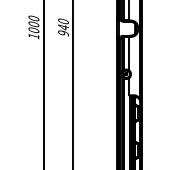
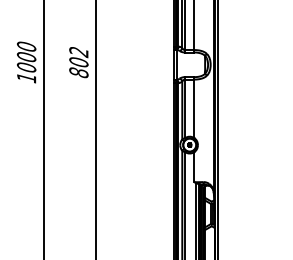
text: (63, 27) -> (78, 62), 940 -> 802

